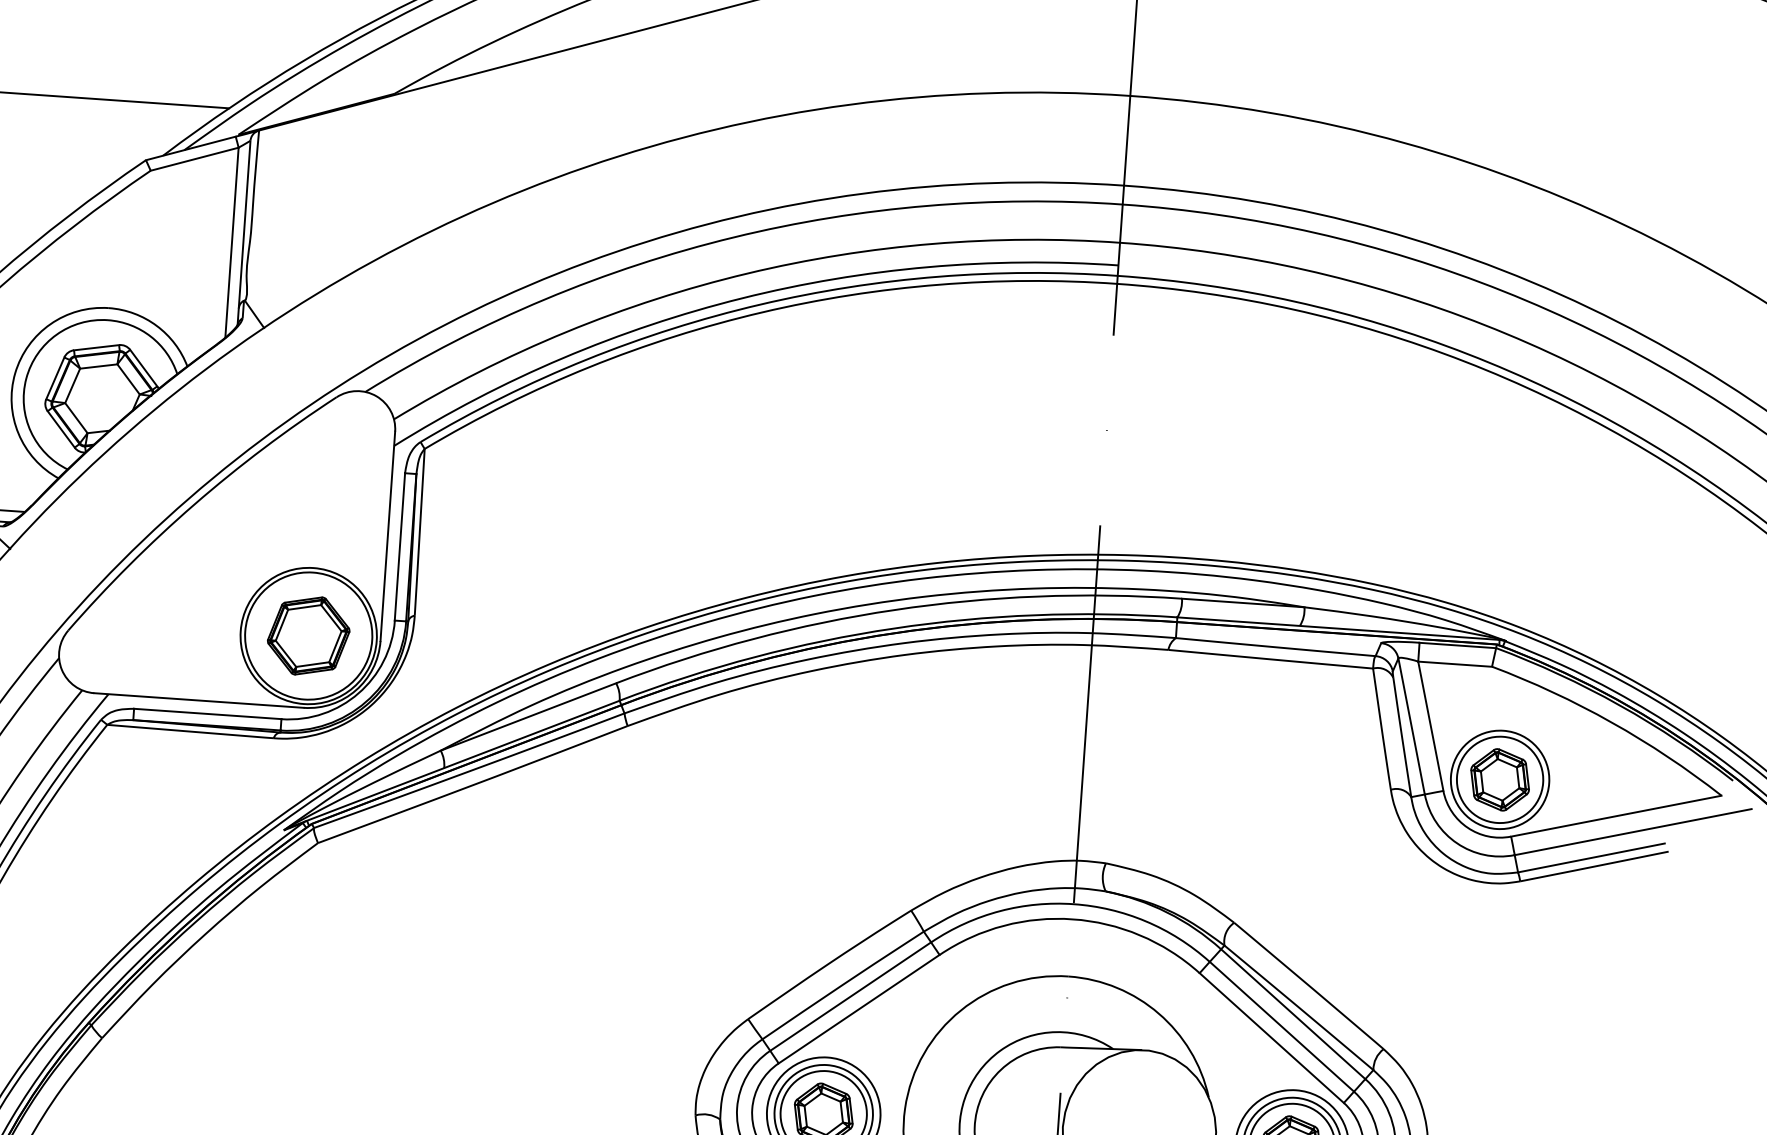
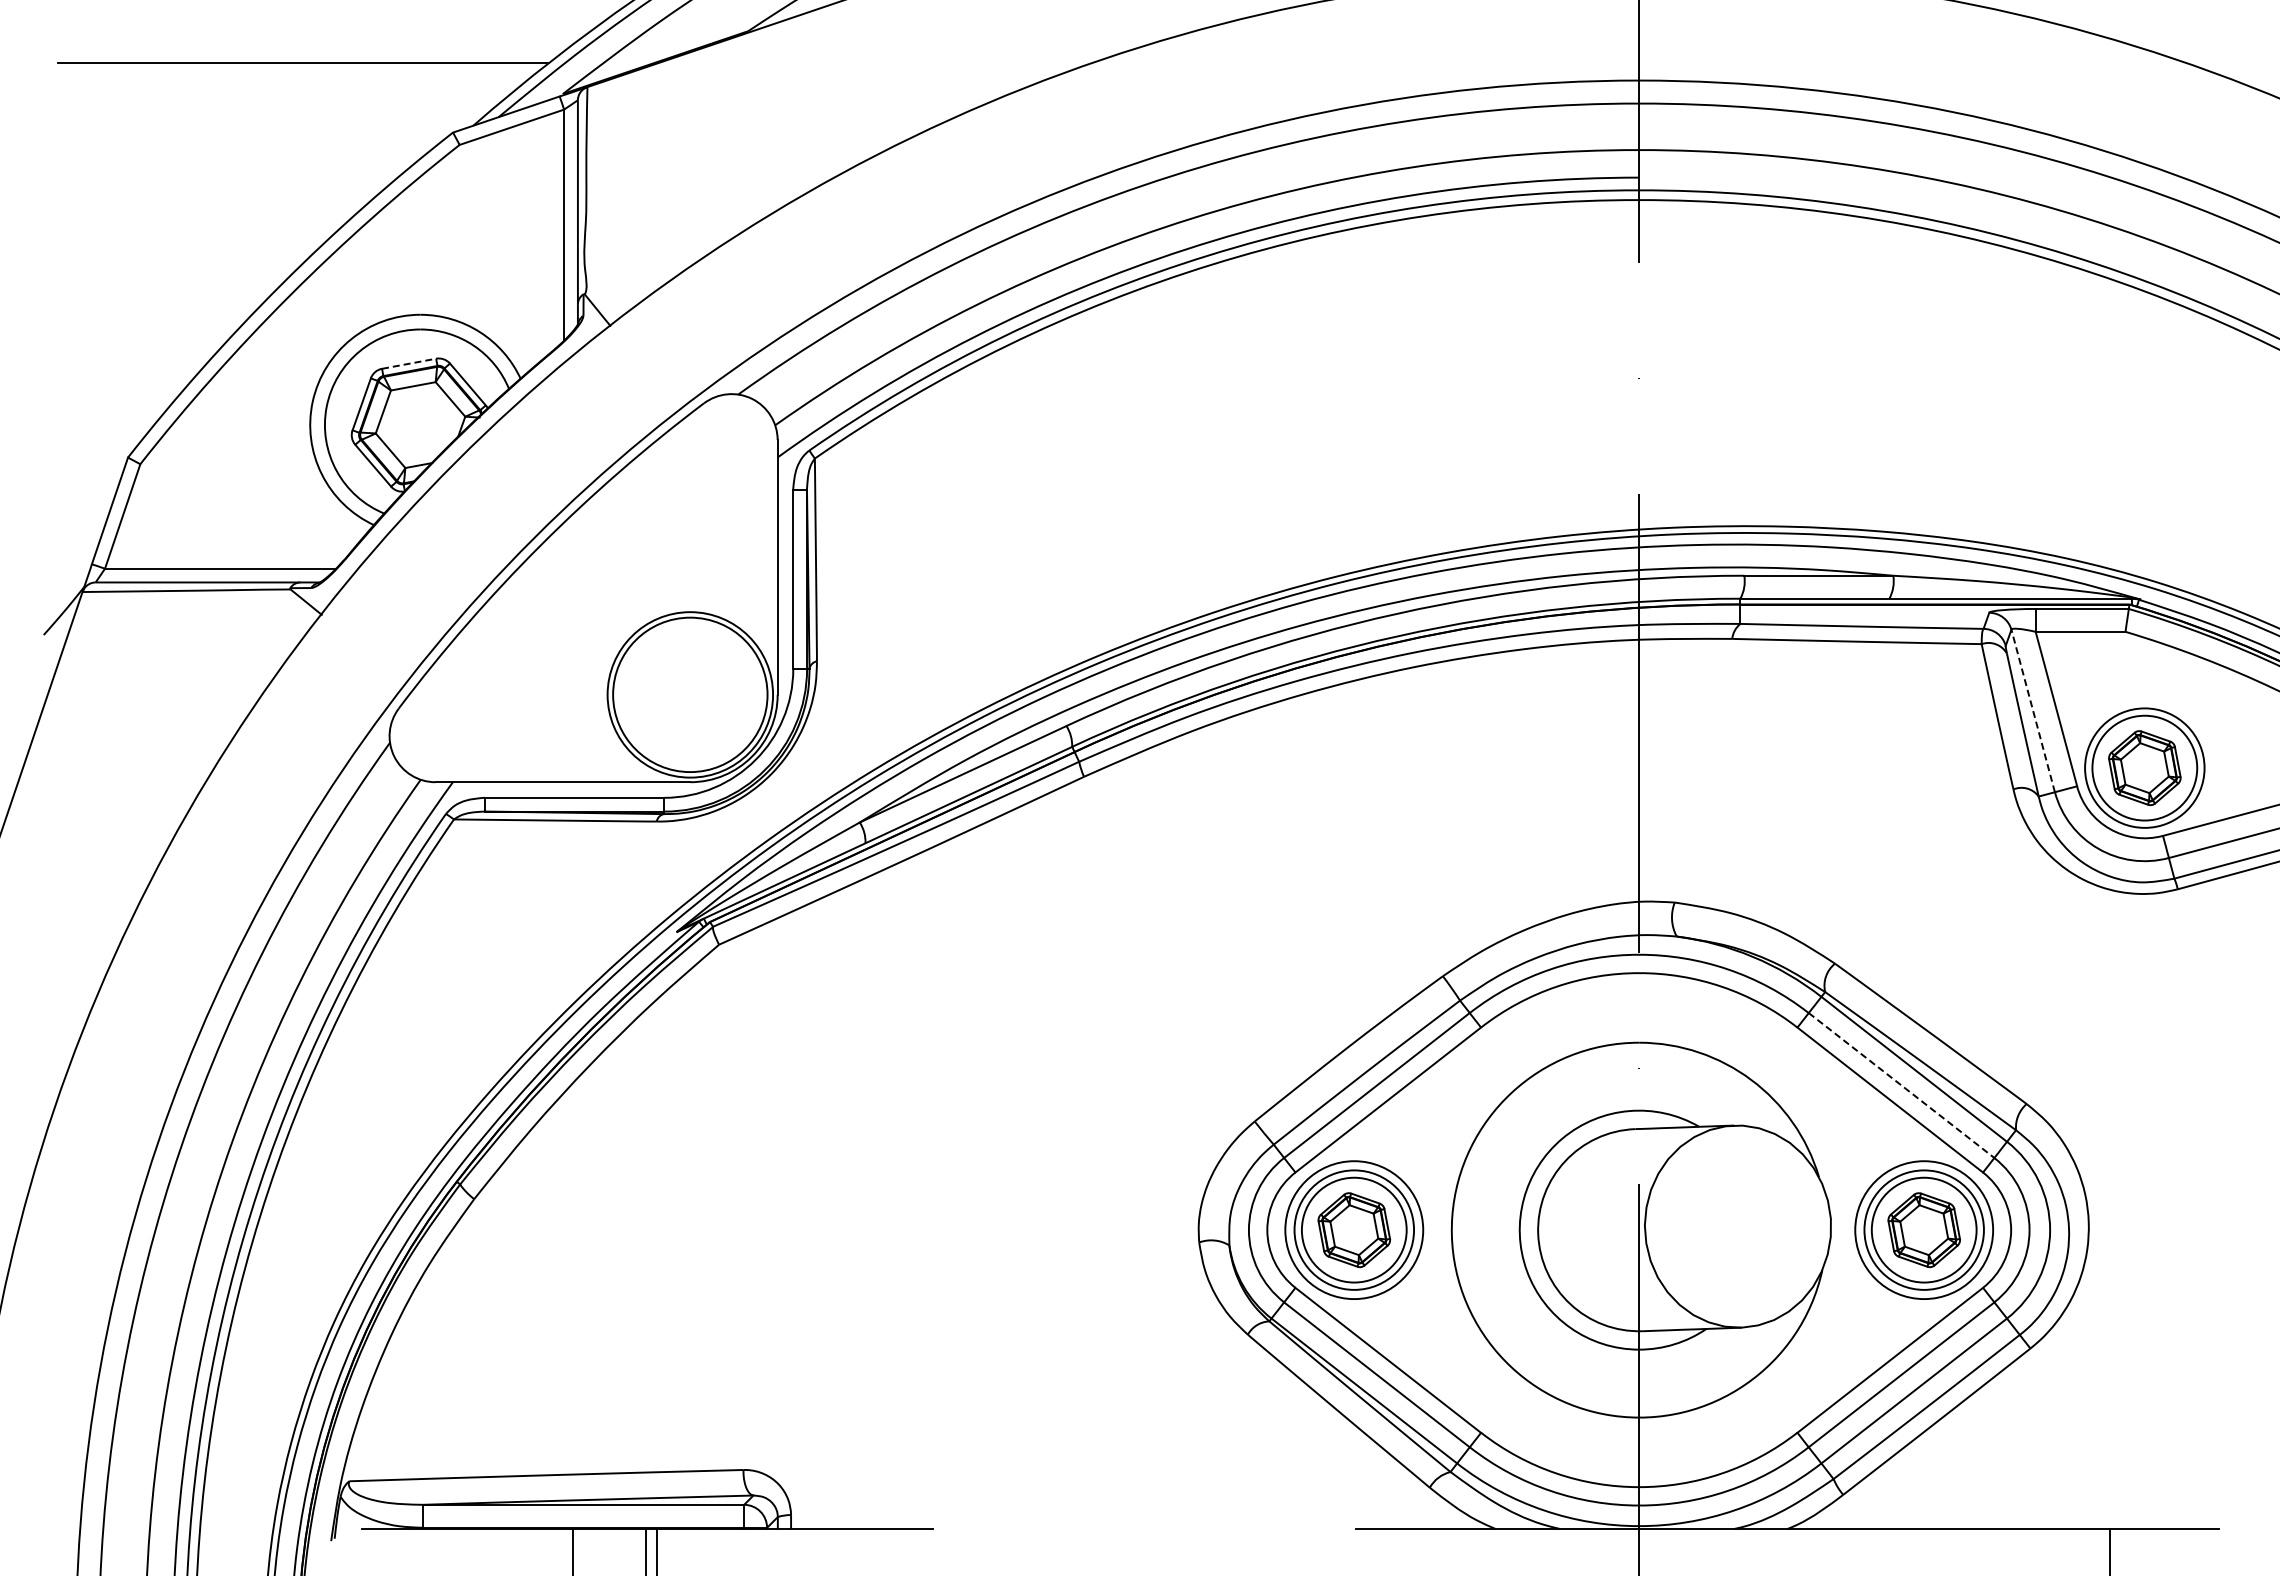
line: (96, 347) -> (409, 363), solid -> dashed
part: (308, 635) -> (690, 694), removed
line: (1411, 726) -> (2033, 710), solid -> dashed
line: (1281, 1026) -> (1901, 1085), solid -> dashed

